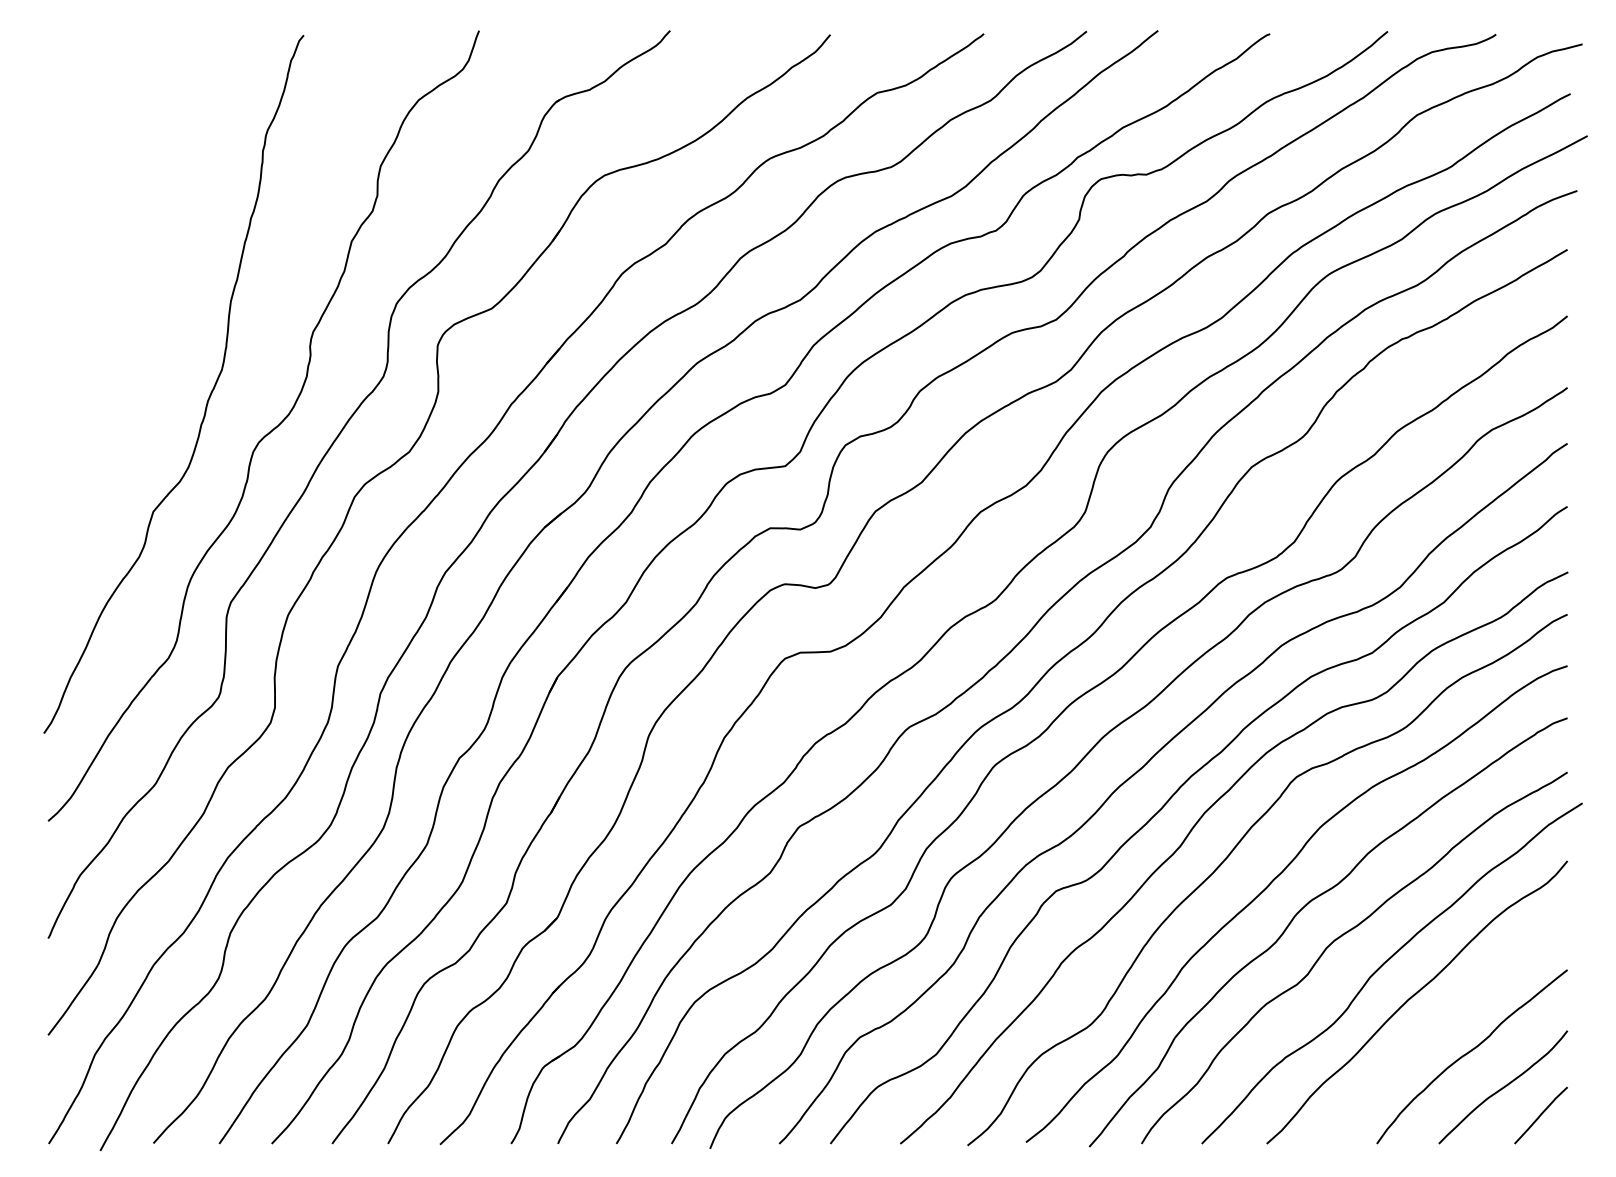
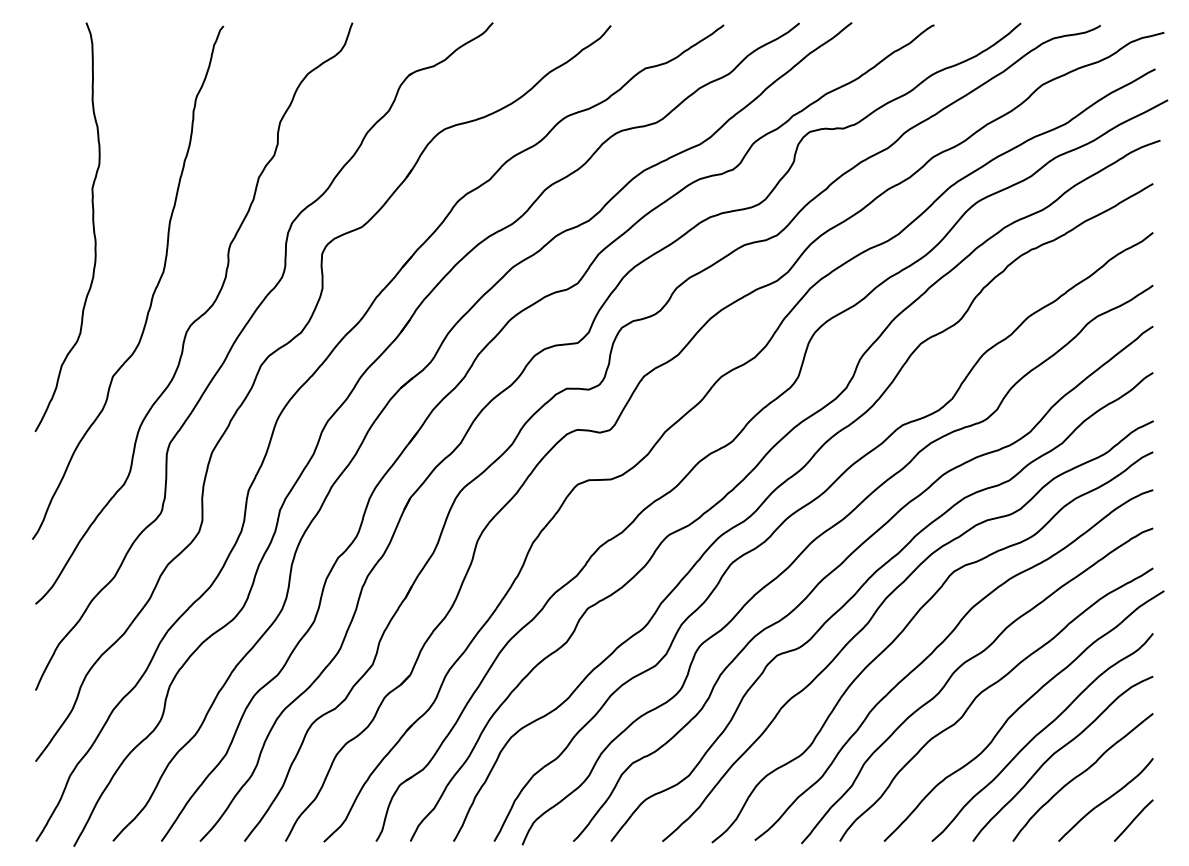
curve: (125, 302) -> (92, 222), added
curve: (1437, 1022) -> (1057, 752), added

